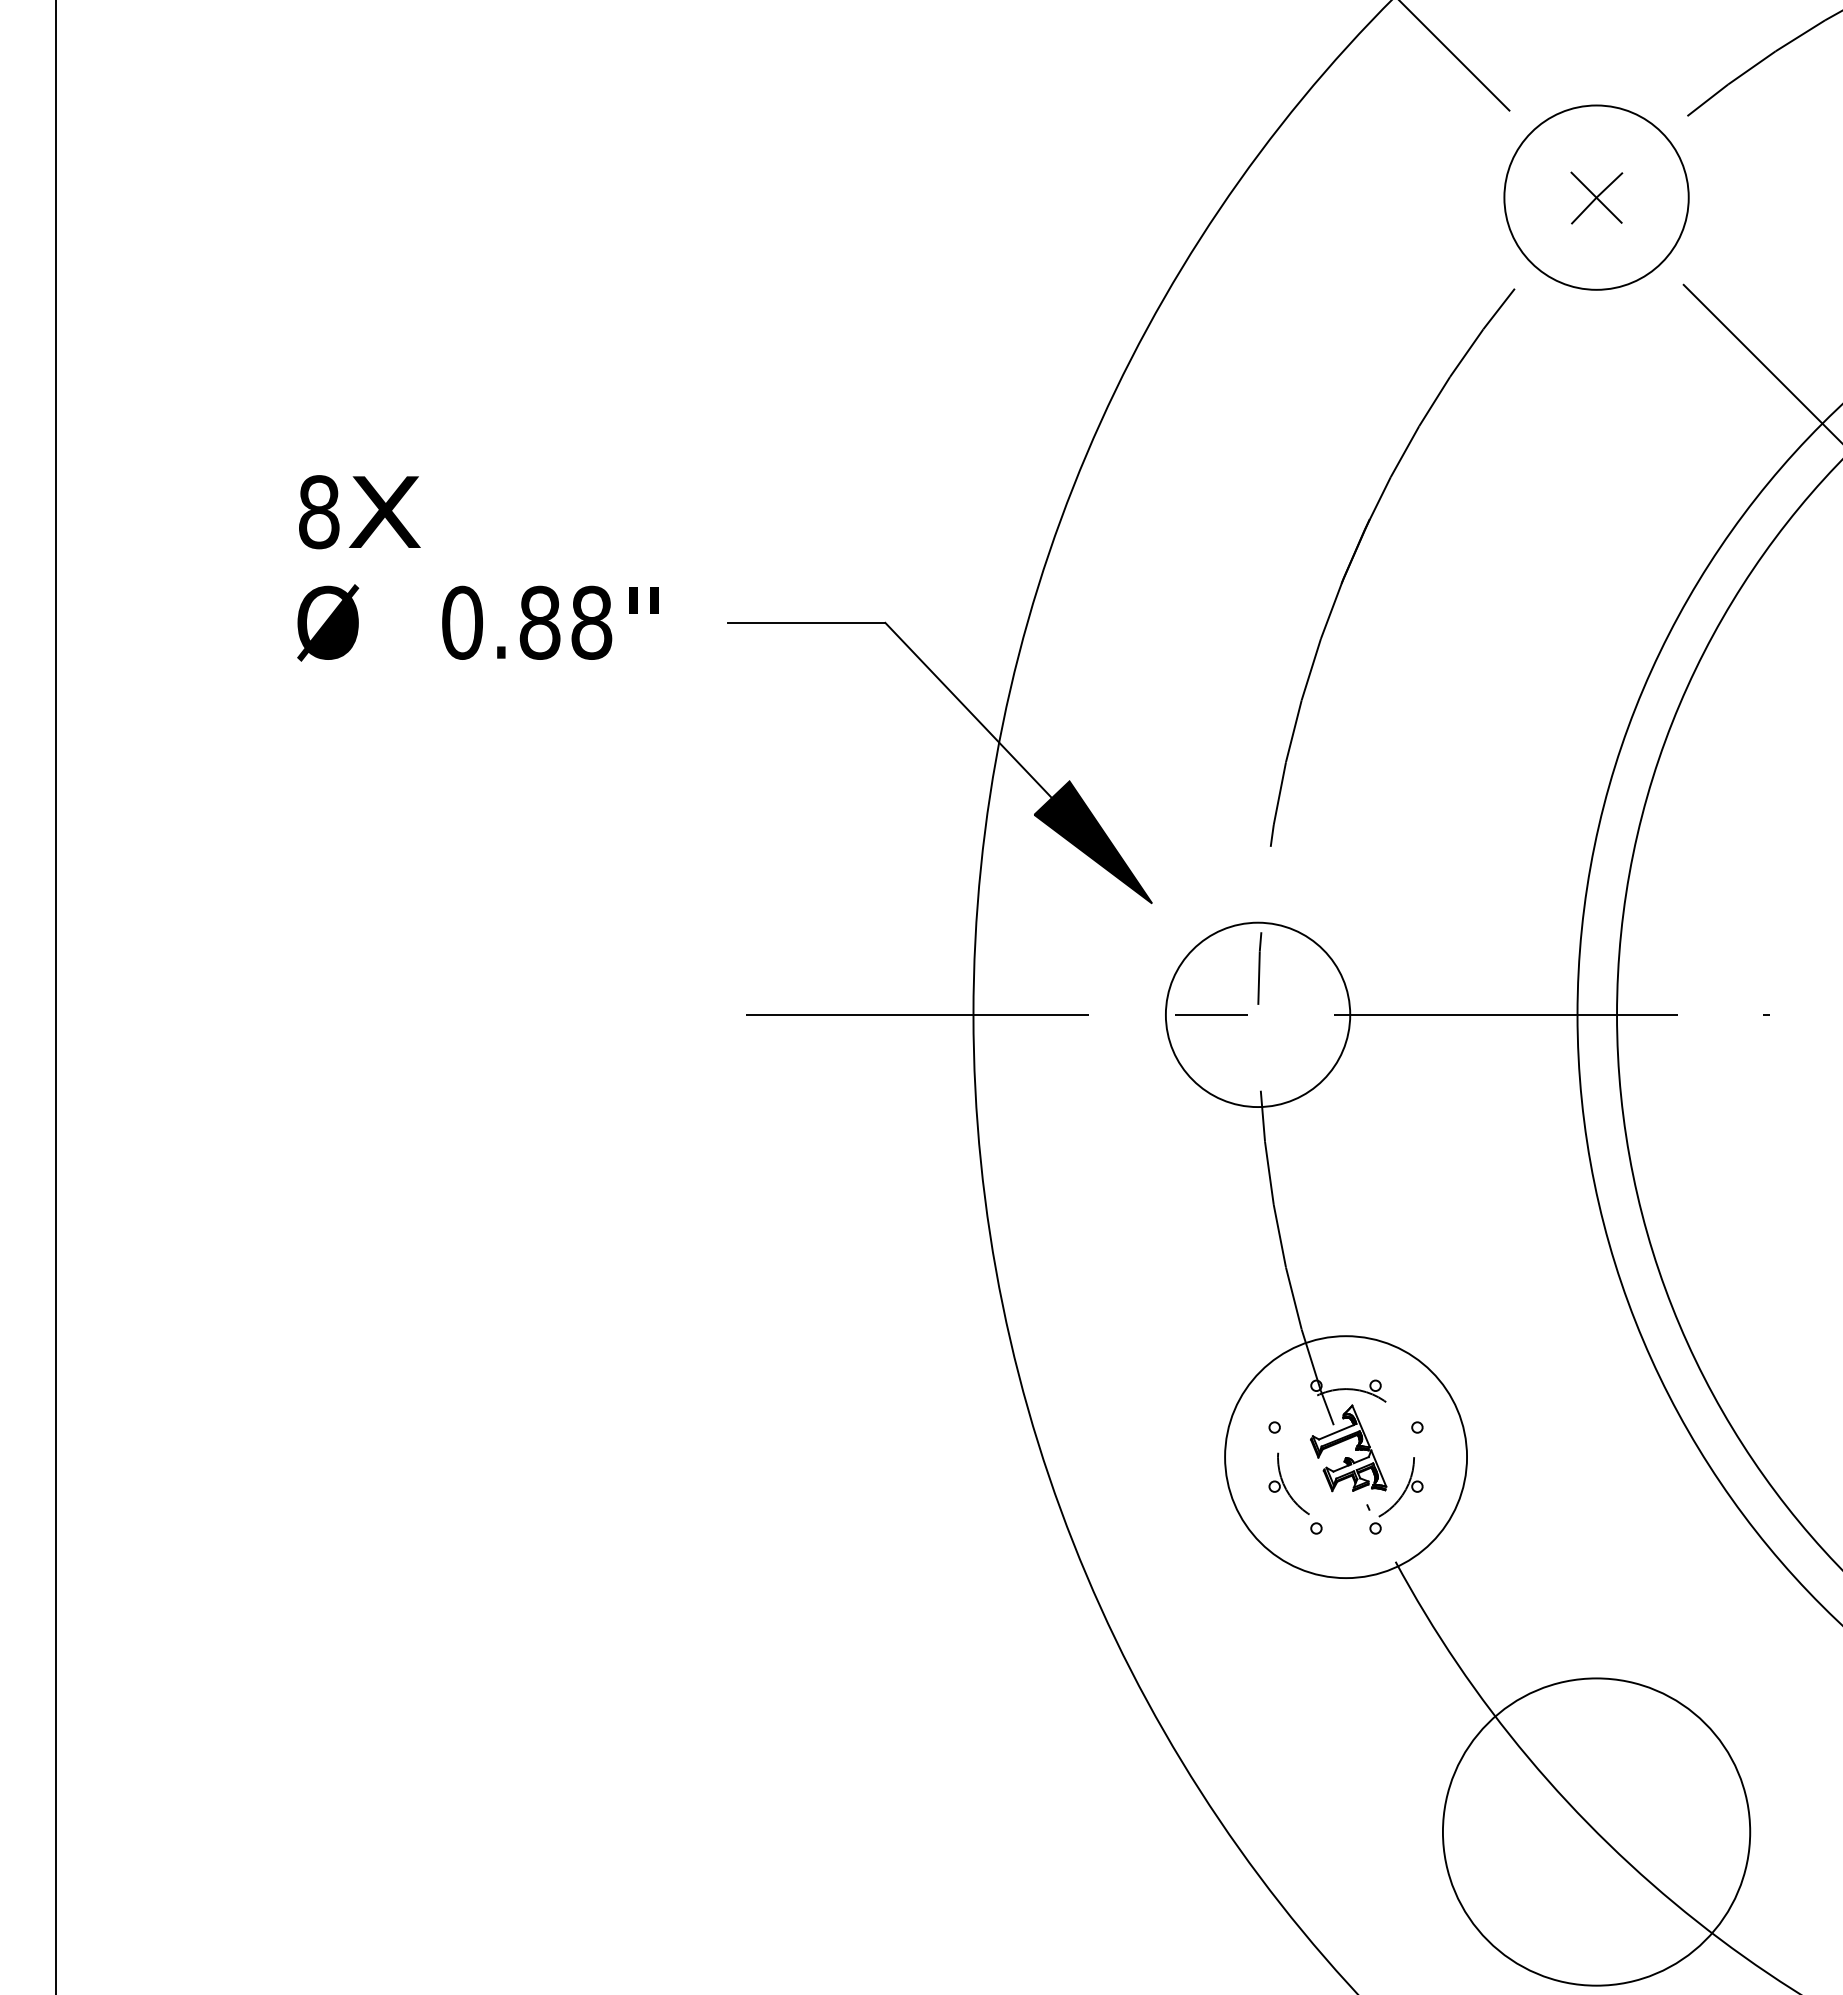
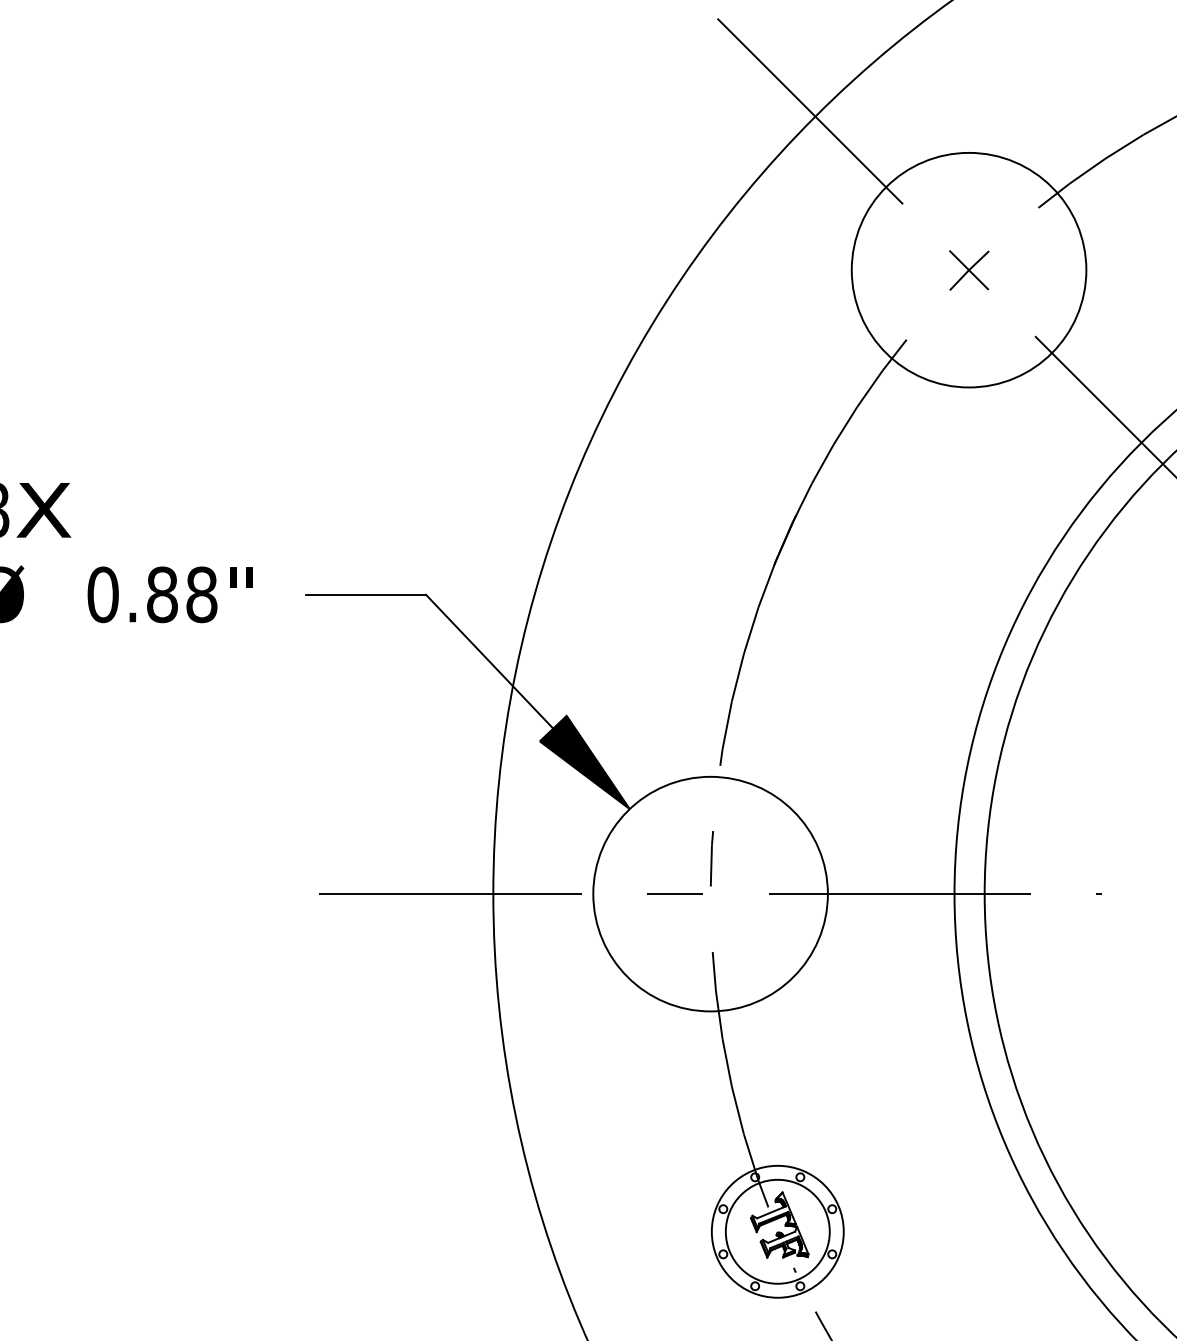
circle: (1596, 197) -> (969, 270), size x1.67
circle: (1257, 1014) -> (710, 893), size x1.67
circle: (1345, 1456) -> (777, 1231), size x0.71
circle: (1345, 1457) -> (777, 1232), dashed -> solid

